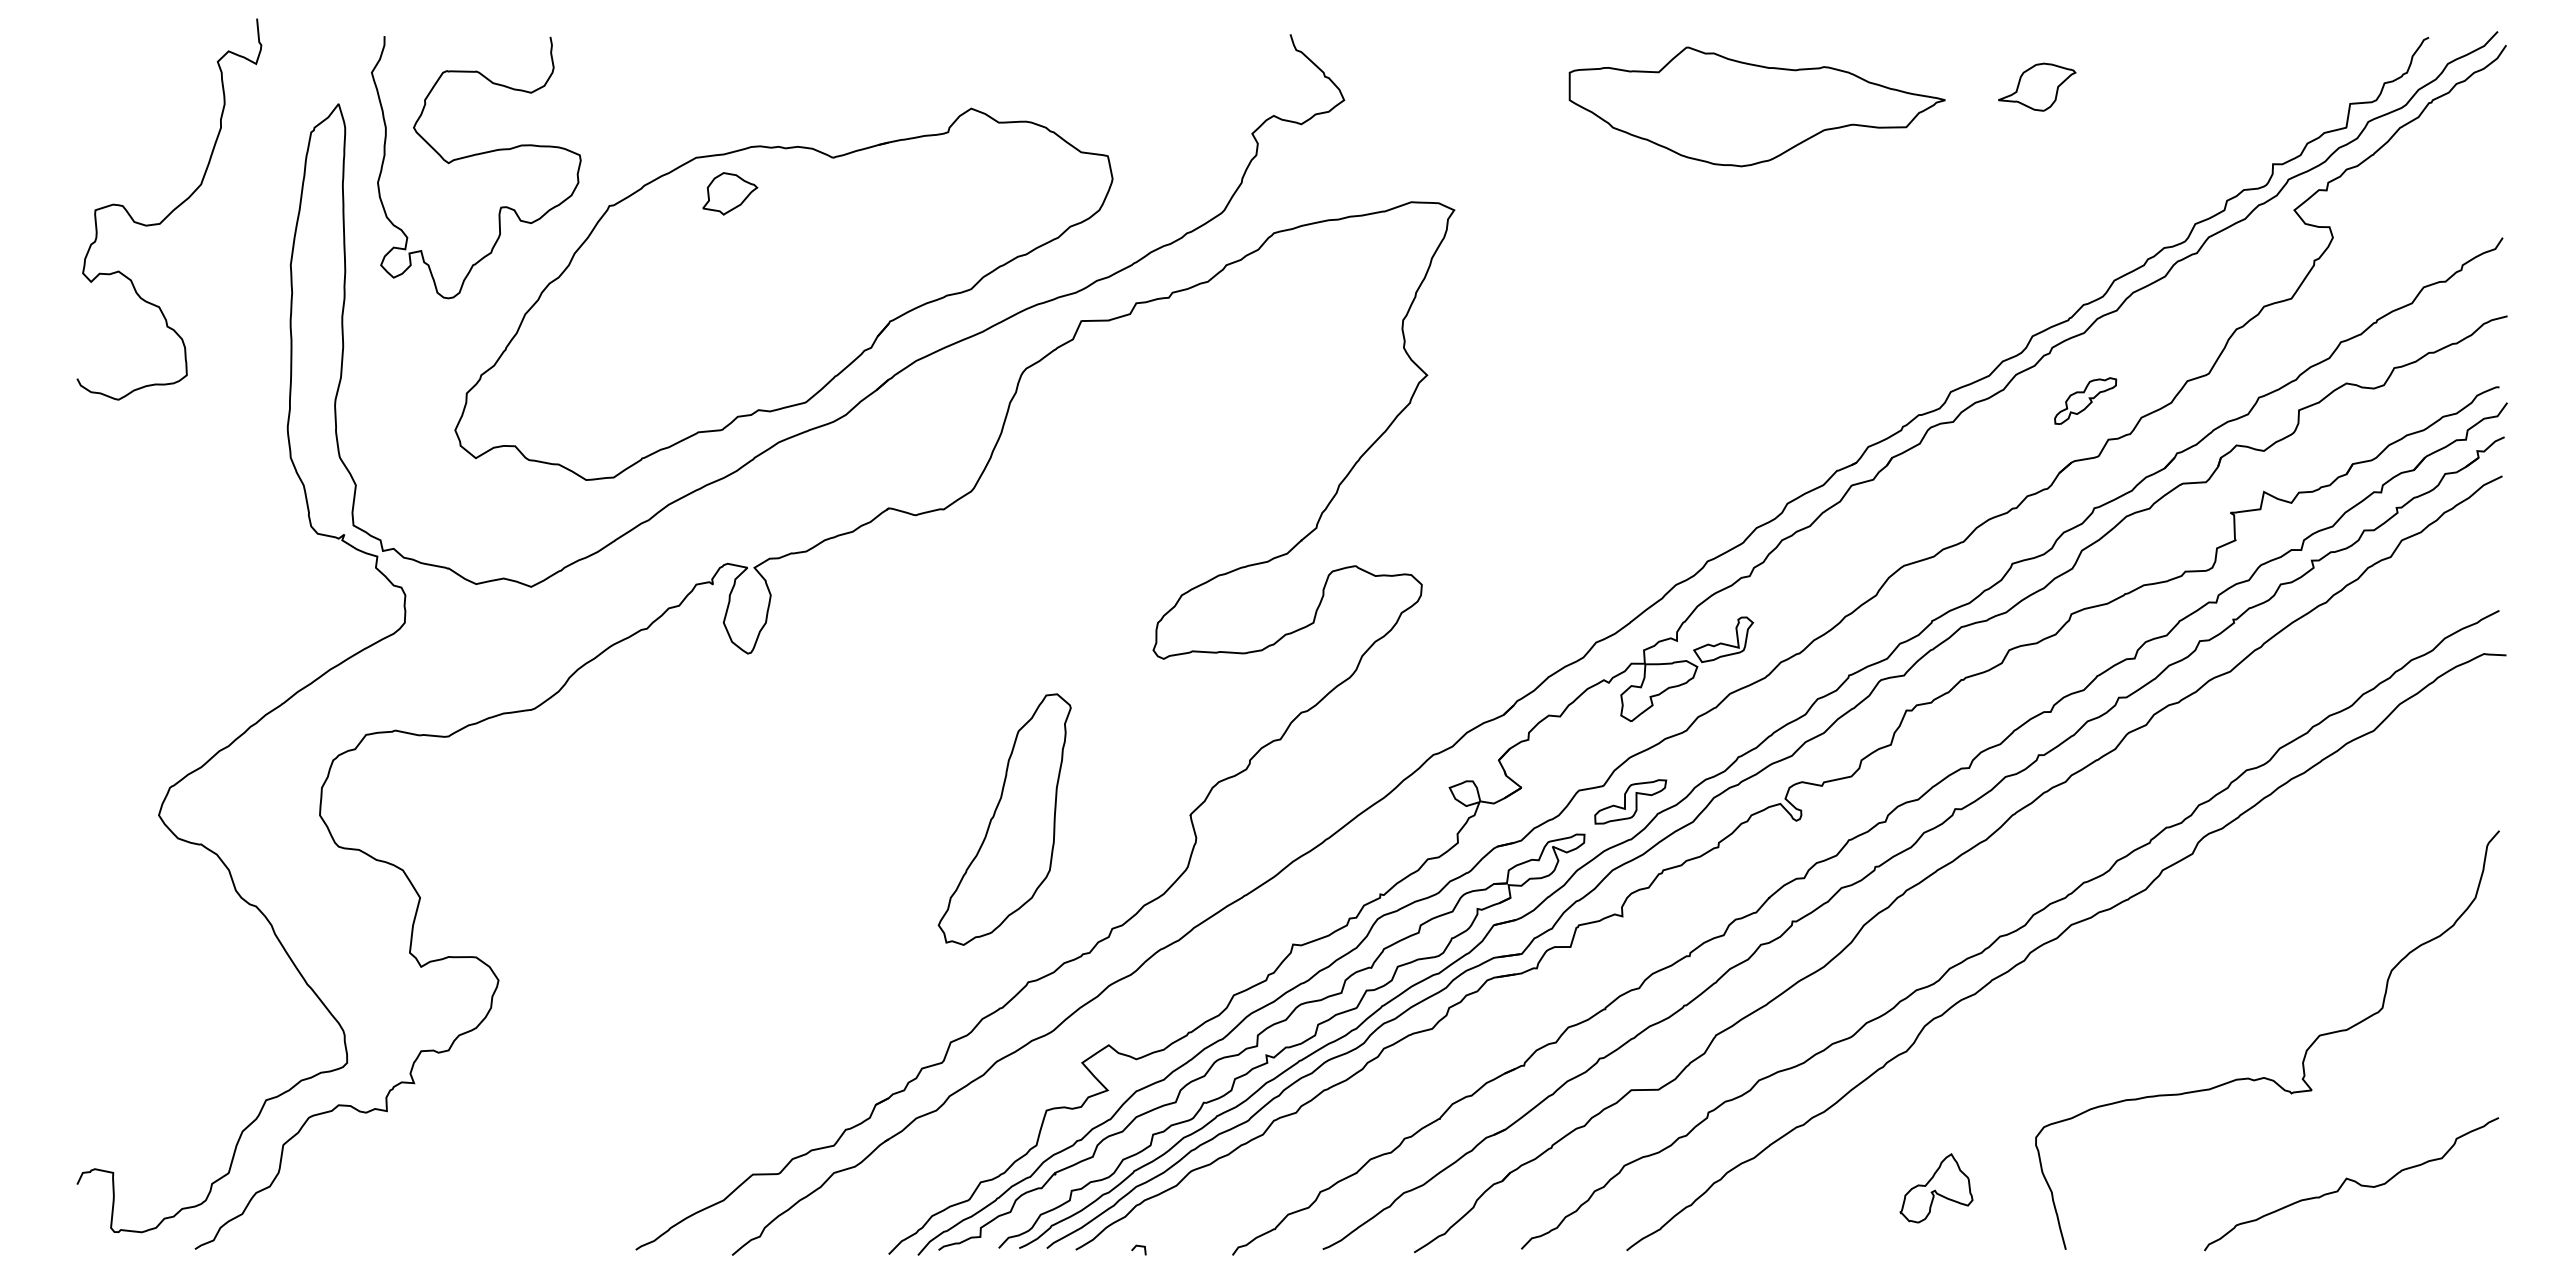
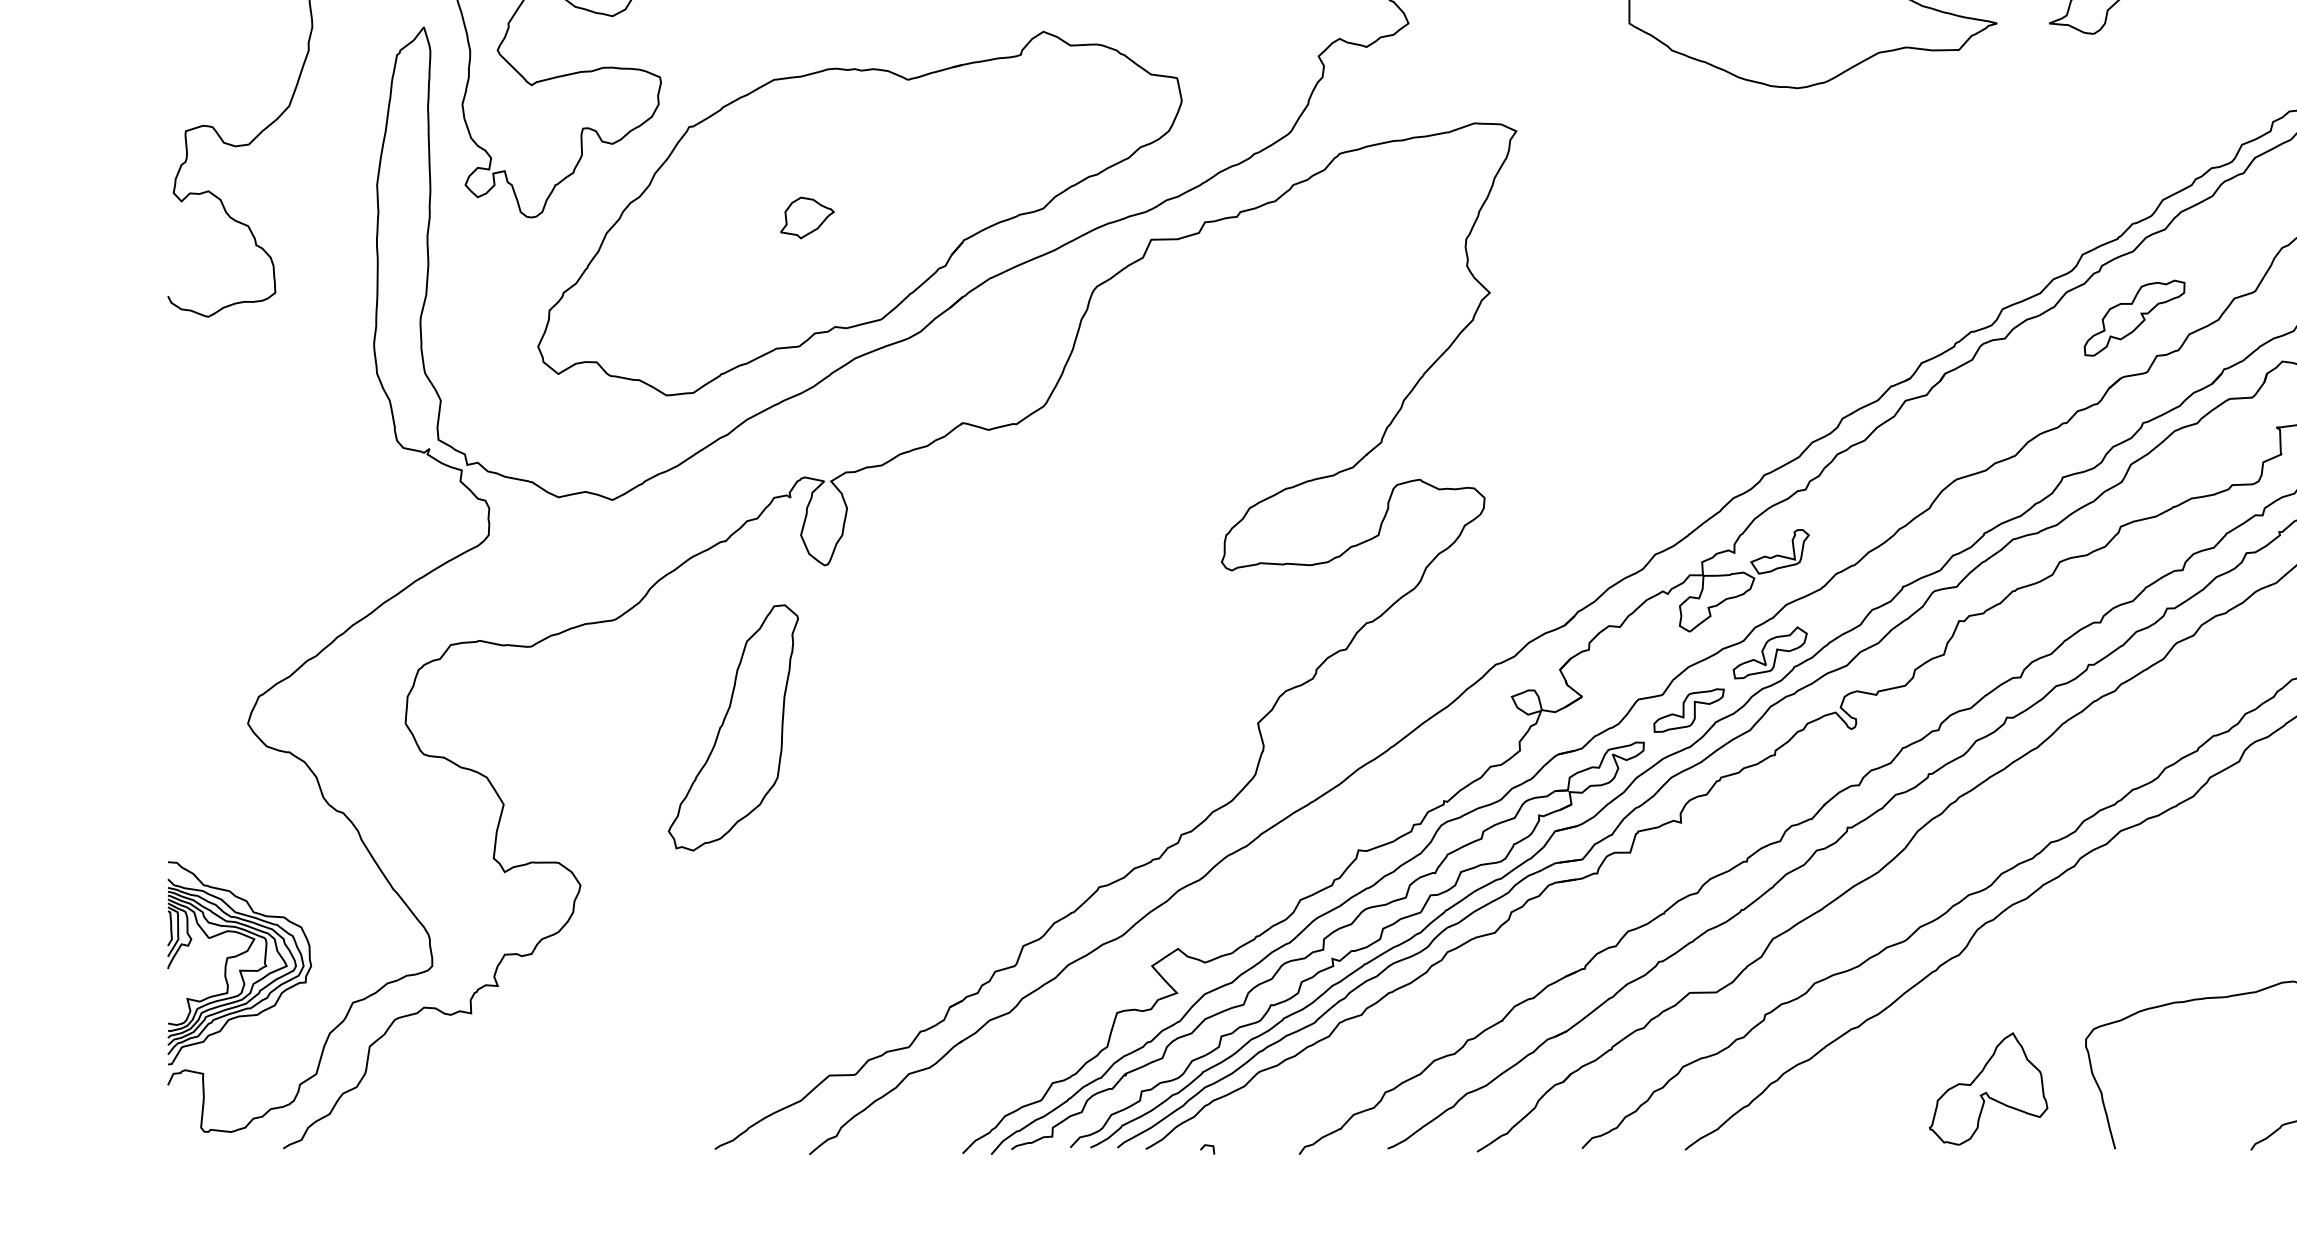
part: (730, 193) -> (807, 217), moved
part: (2085, 400) -> (2134, 317), size x1.67
part: (1713, 742) -> (1770, 652), added
part: (1004, 819) -> (733, 727), moved
part: (147, 1053) -> (236, 956), added
part: (1936, 1188) -> (1988, 1089), size x1.67

